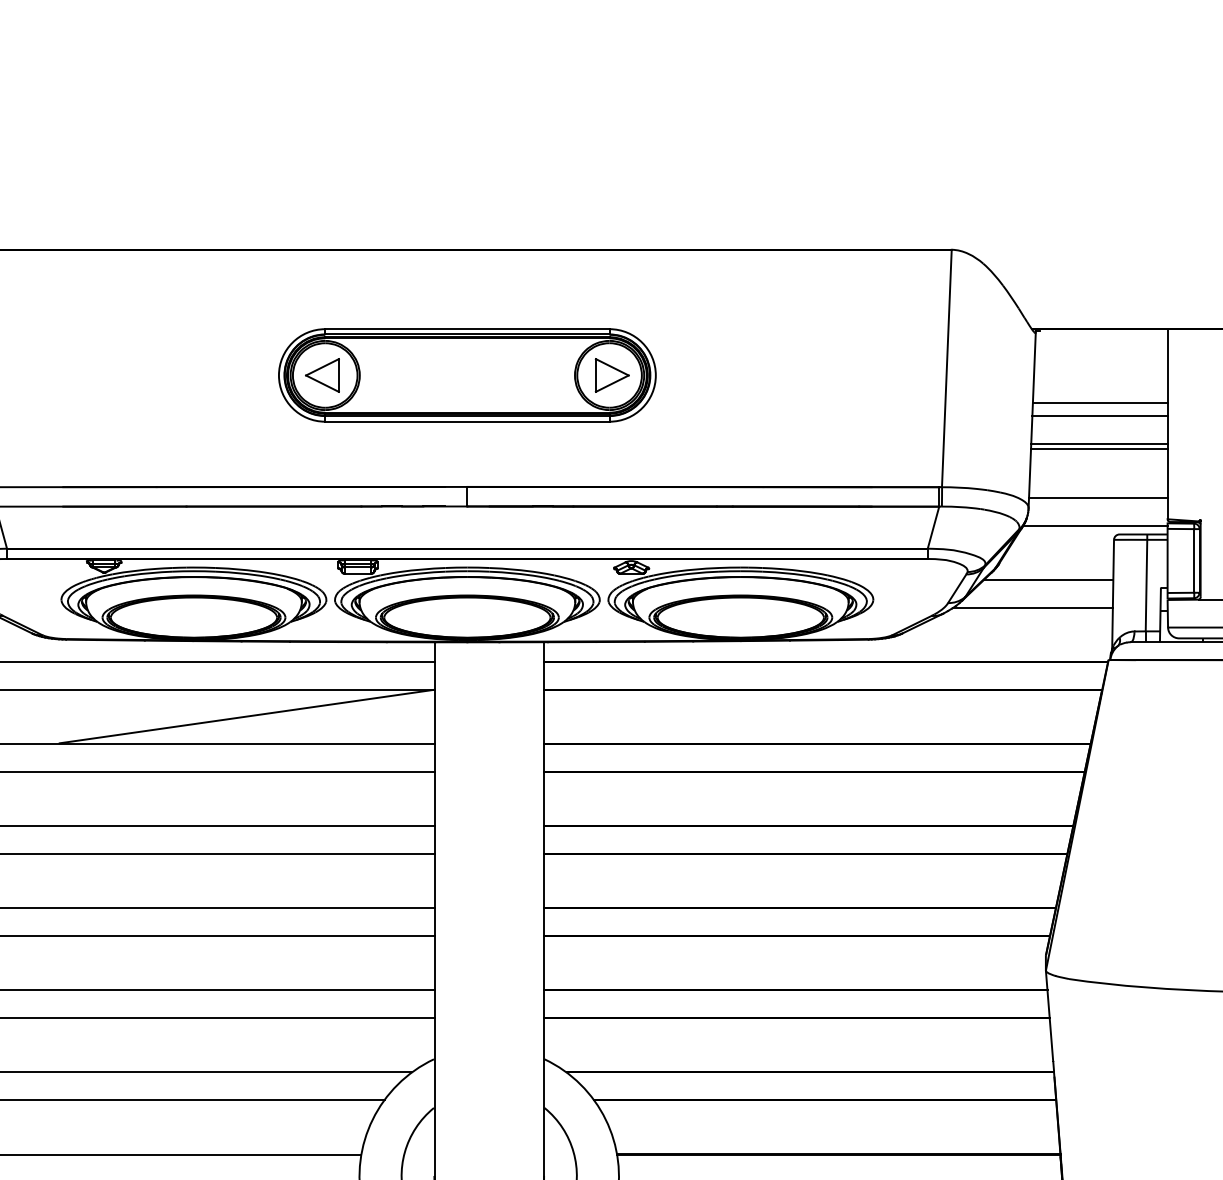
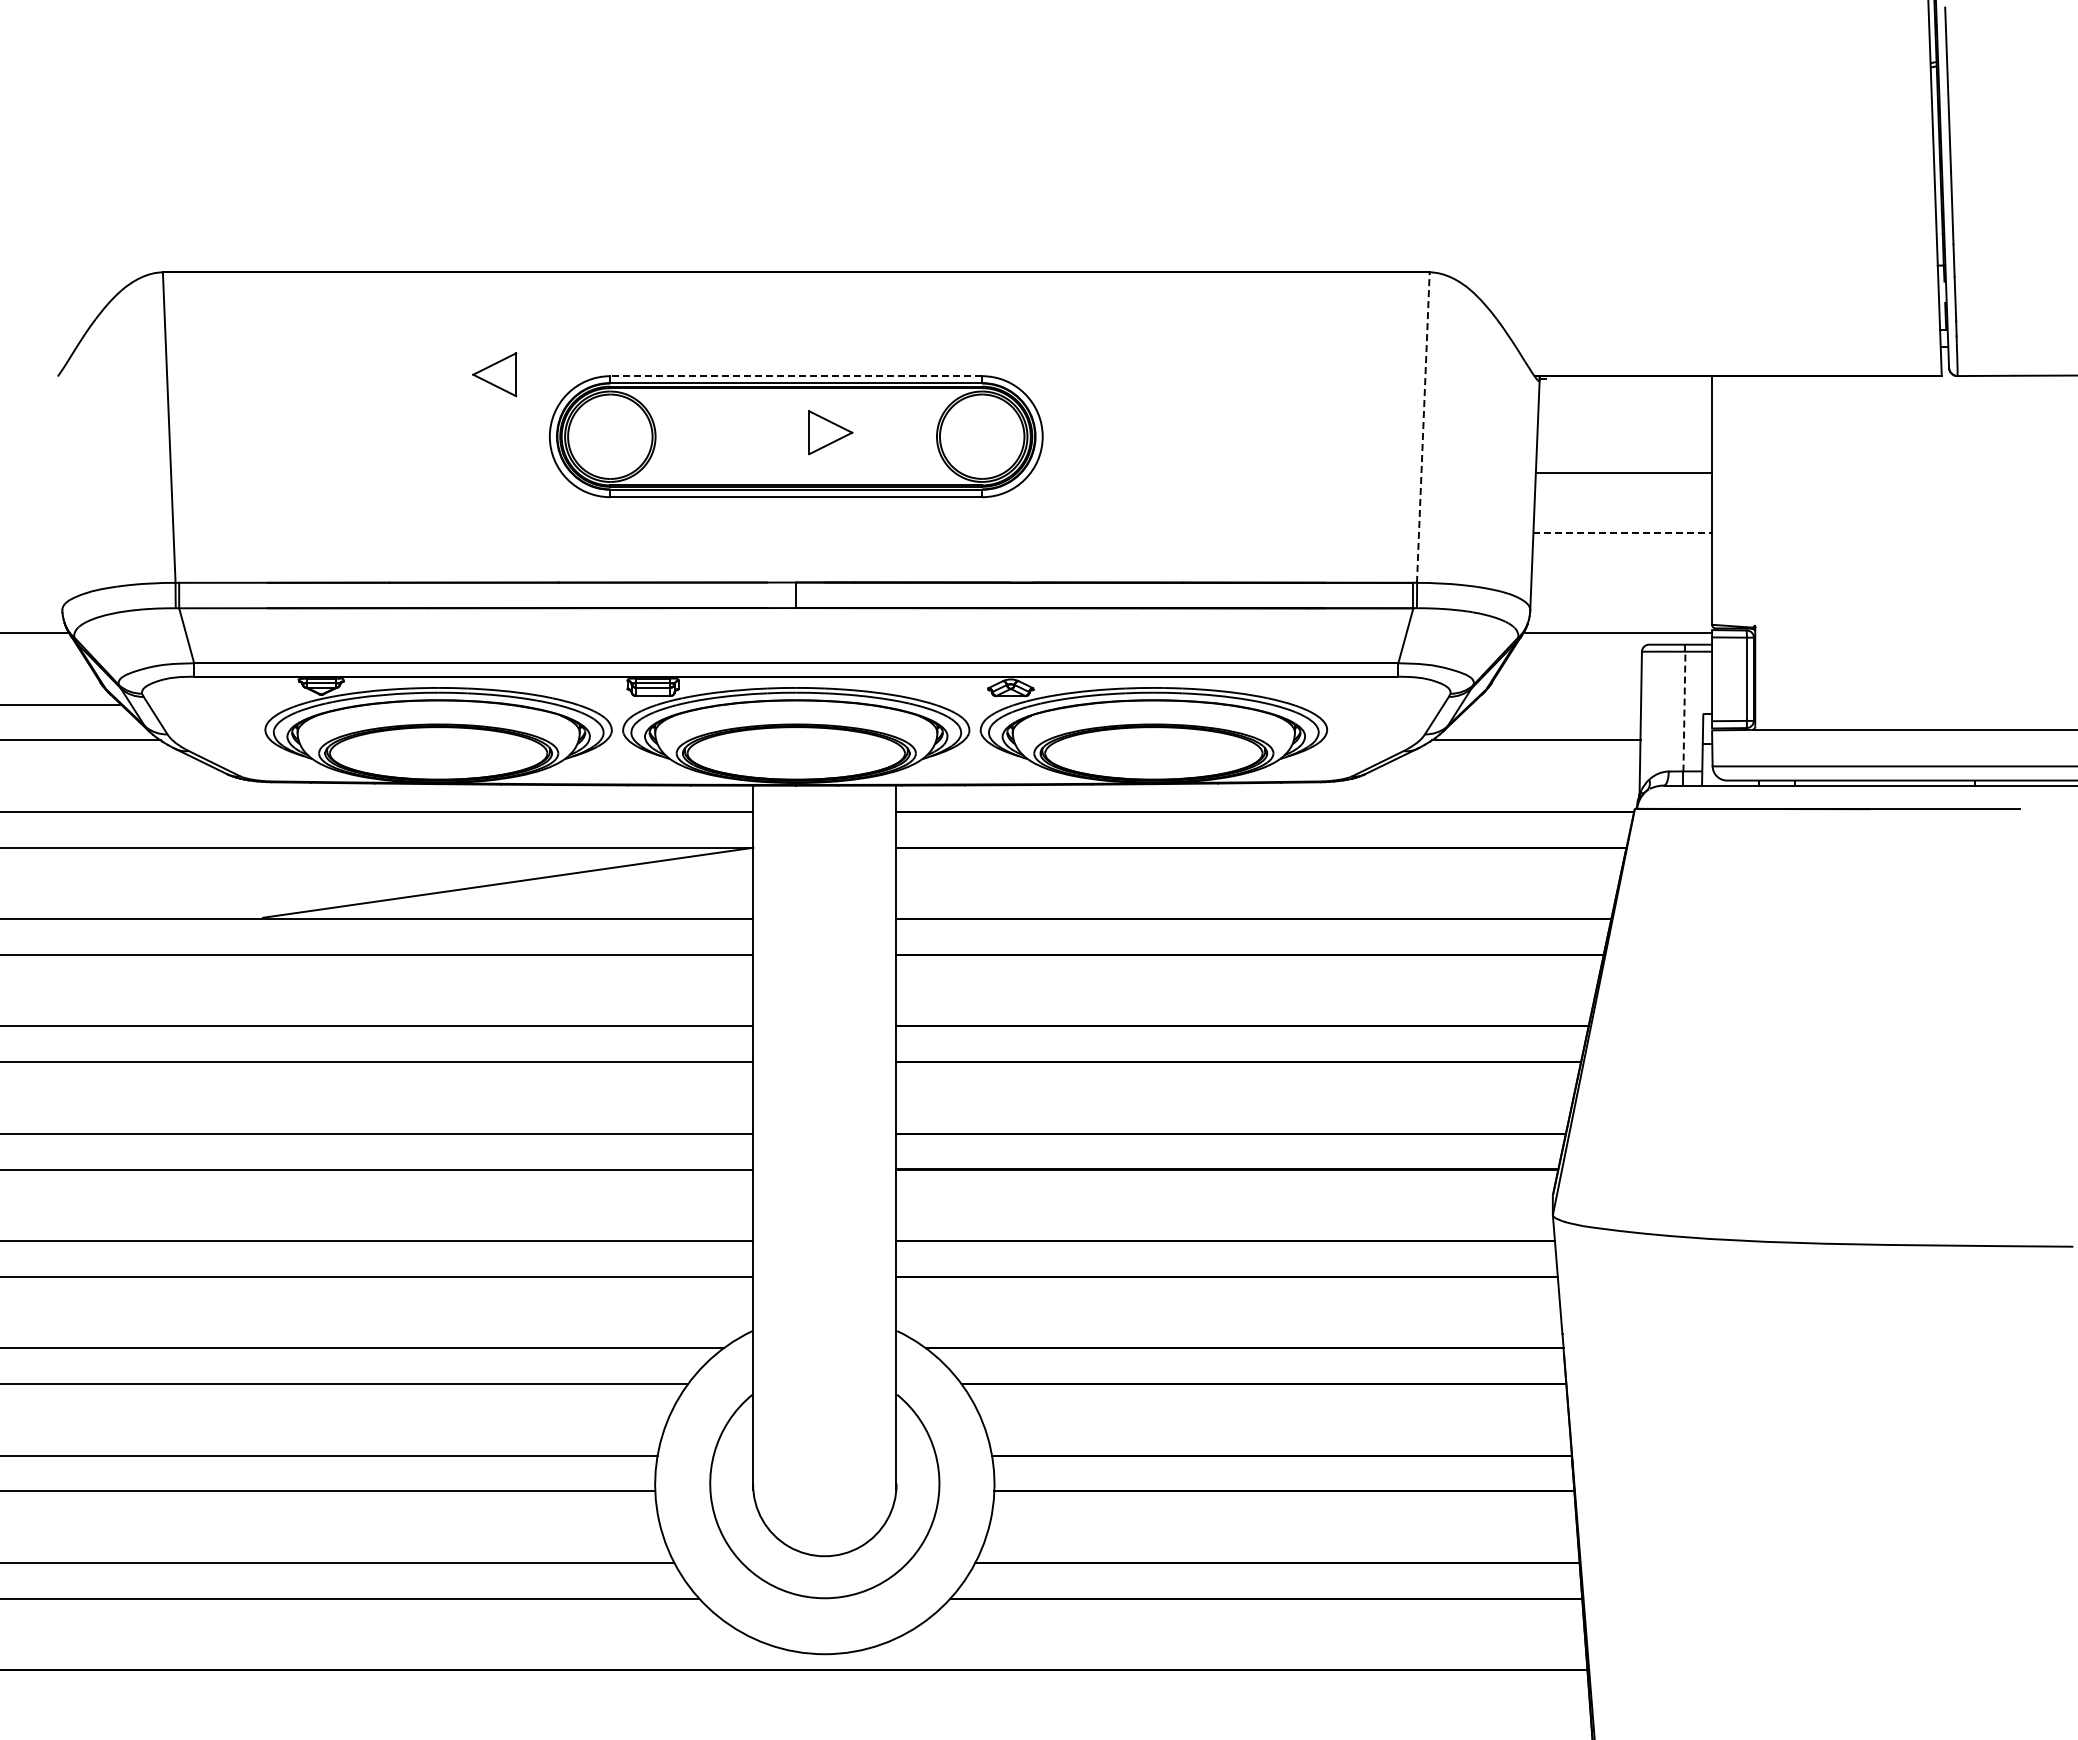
line: (467, 329) -> (796, 376), solid -> dashed
line: (946, 368) -> (1423, 427), solid -> dashed
part: (322, 375) -> (494, 374), moved
part: (612, 375) -> (830, 432), moved
line: (1099, 416) -> (1623, 490), removed
line: (1099, 443) -> (1622, 525), removed
line: (1099, 448) -> (1623, 532), solid -> dashed
line: (1098, 498) -> (1621, 597), removed
line: (1048, 580) -> (1556, 704), removed
line: (1146, 581) -> (1684, 706), solid -> dashed

